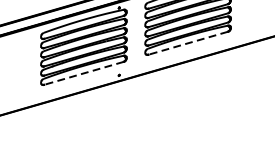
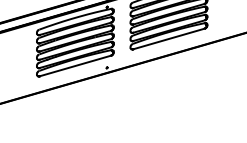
line: (187, 43) -> (168, 39), dashed -> solid
line: (82, 73) -> (74, 66), dashed -> solid

